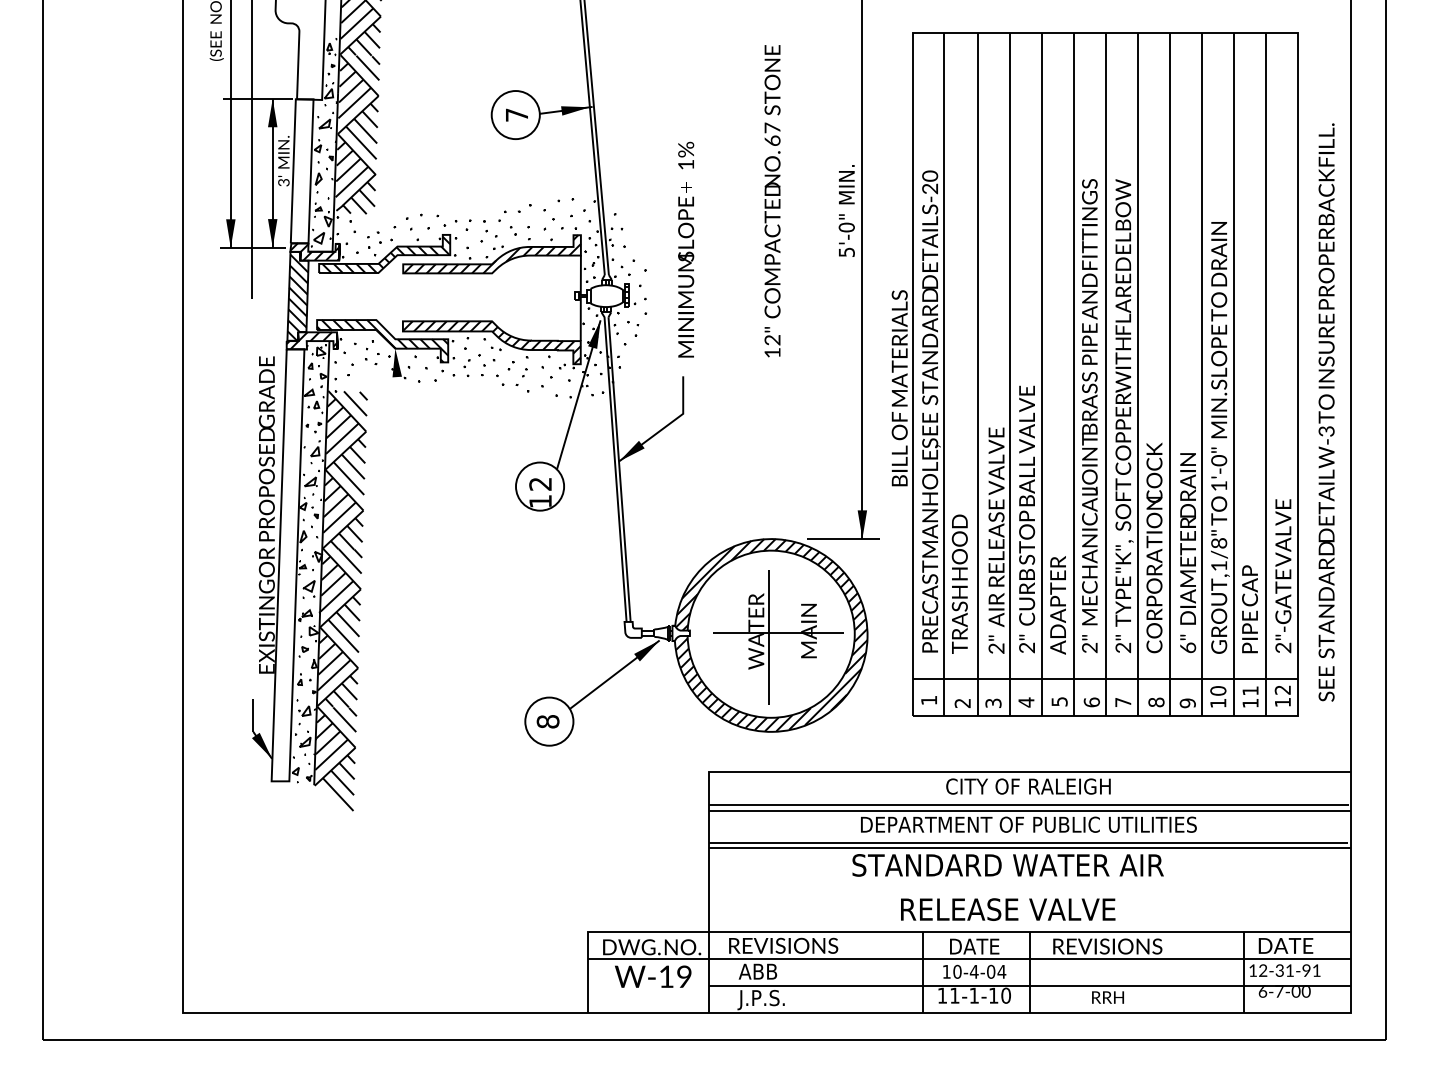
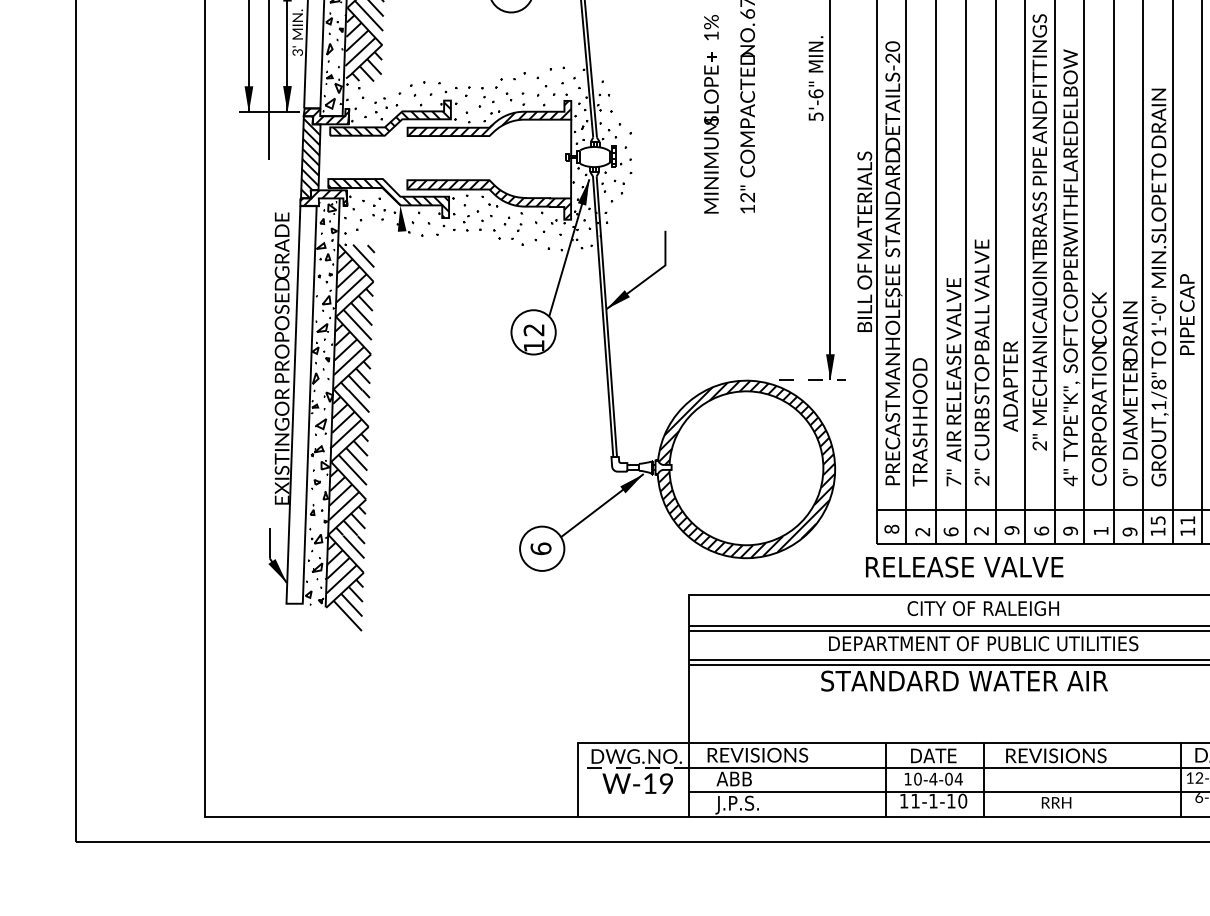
text: (846, 227) -> (815, 93), 5'-0" -> 5'-6"
text: (686, 249) -> (711, 114), moved
text: (1089, 416) -> (1039, 232), moved
line: (843, 538) -> (813, 380), solid -> dashed
text: (1057, 605) -> (1010, 386), moved
text: (1249, 609) -> (1186, 314), moved
part: (778, 637) -> (753, 471), removed
text: (1123, 647) -> (1070, 480), 2" -> 4"
text: (1187, 647) -> (1129, 480), 6" -> 0"
text: (996, 648) -> (953, 481), 2" -> 7"
text: (1218, 690) -> (1158, 520), 10 -> 15
text: (929, 700) -> (892, 529), 1 -> 8
text: (1059, 701) -> (1011, 530), 5 -> 9
text: (1026, 702) -> (981, 531), 4 -> 2
text: (1123, 702) -> (1070, 531), 7 -> 9
text: (1156, 702) -> (1101, 531), 8 -> 1
text: (993, 703) -> (951, 532), 3 -> 6
text: (547, 721) -> (540, 548), 8 -> 6
text: (1008, 909) -> (964, 567), moved
line: (647, 959) -> (632, 767), solid -> dashed

